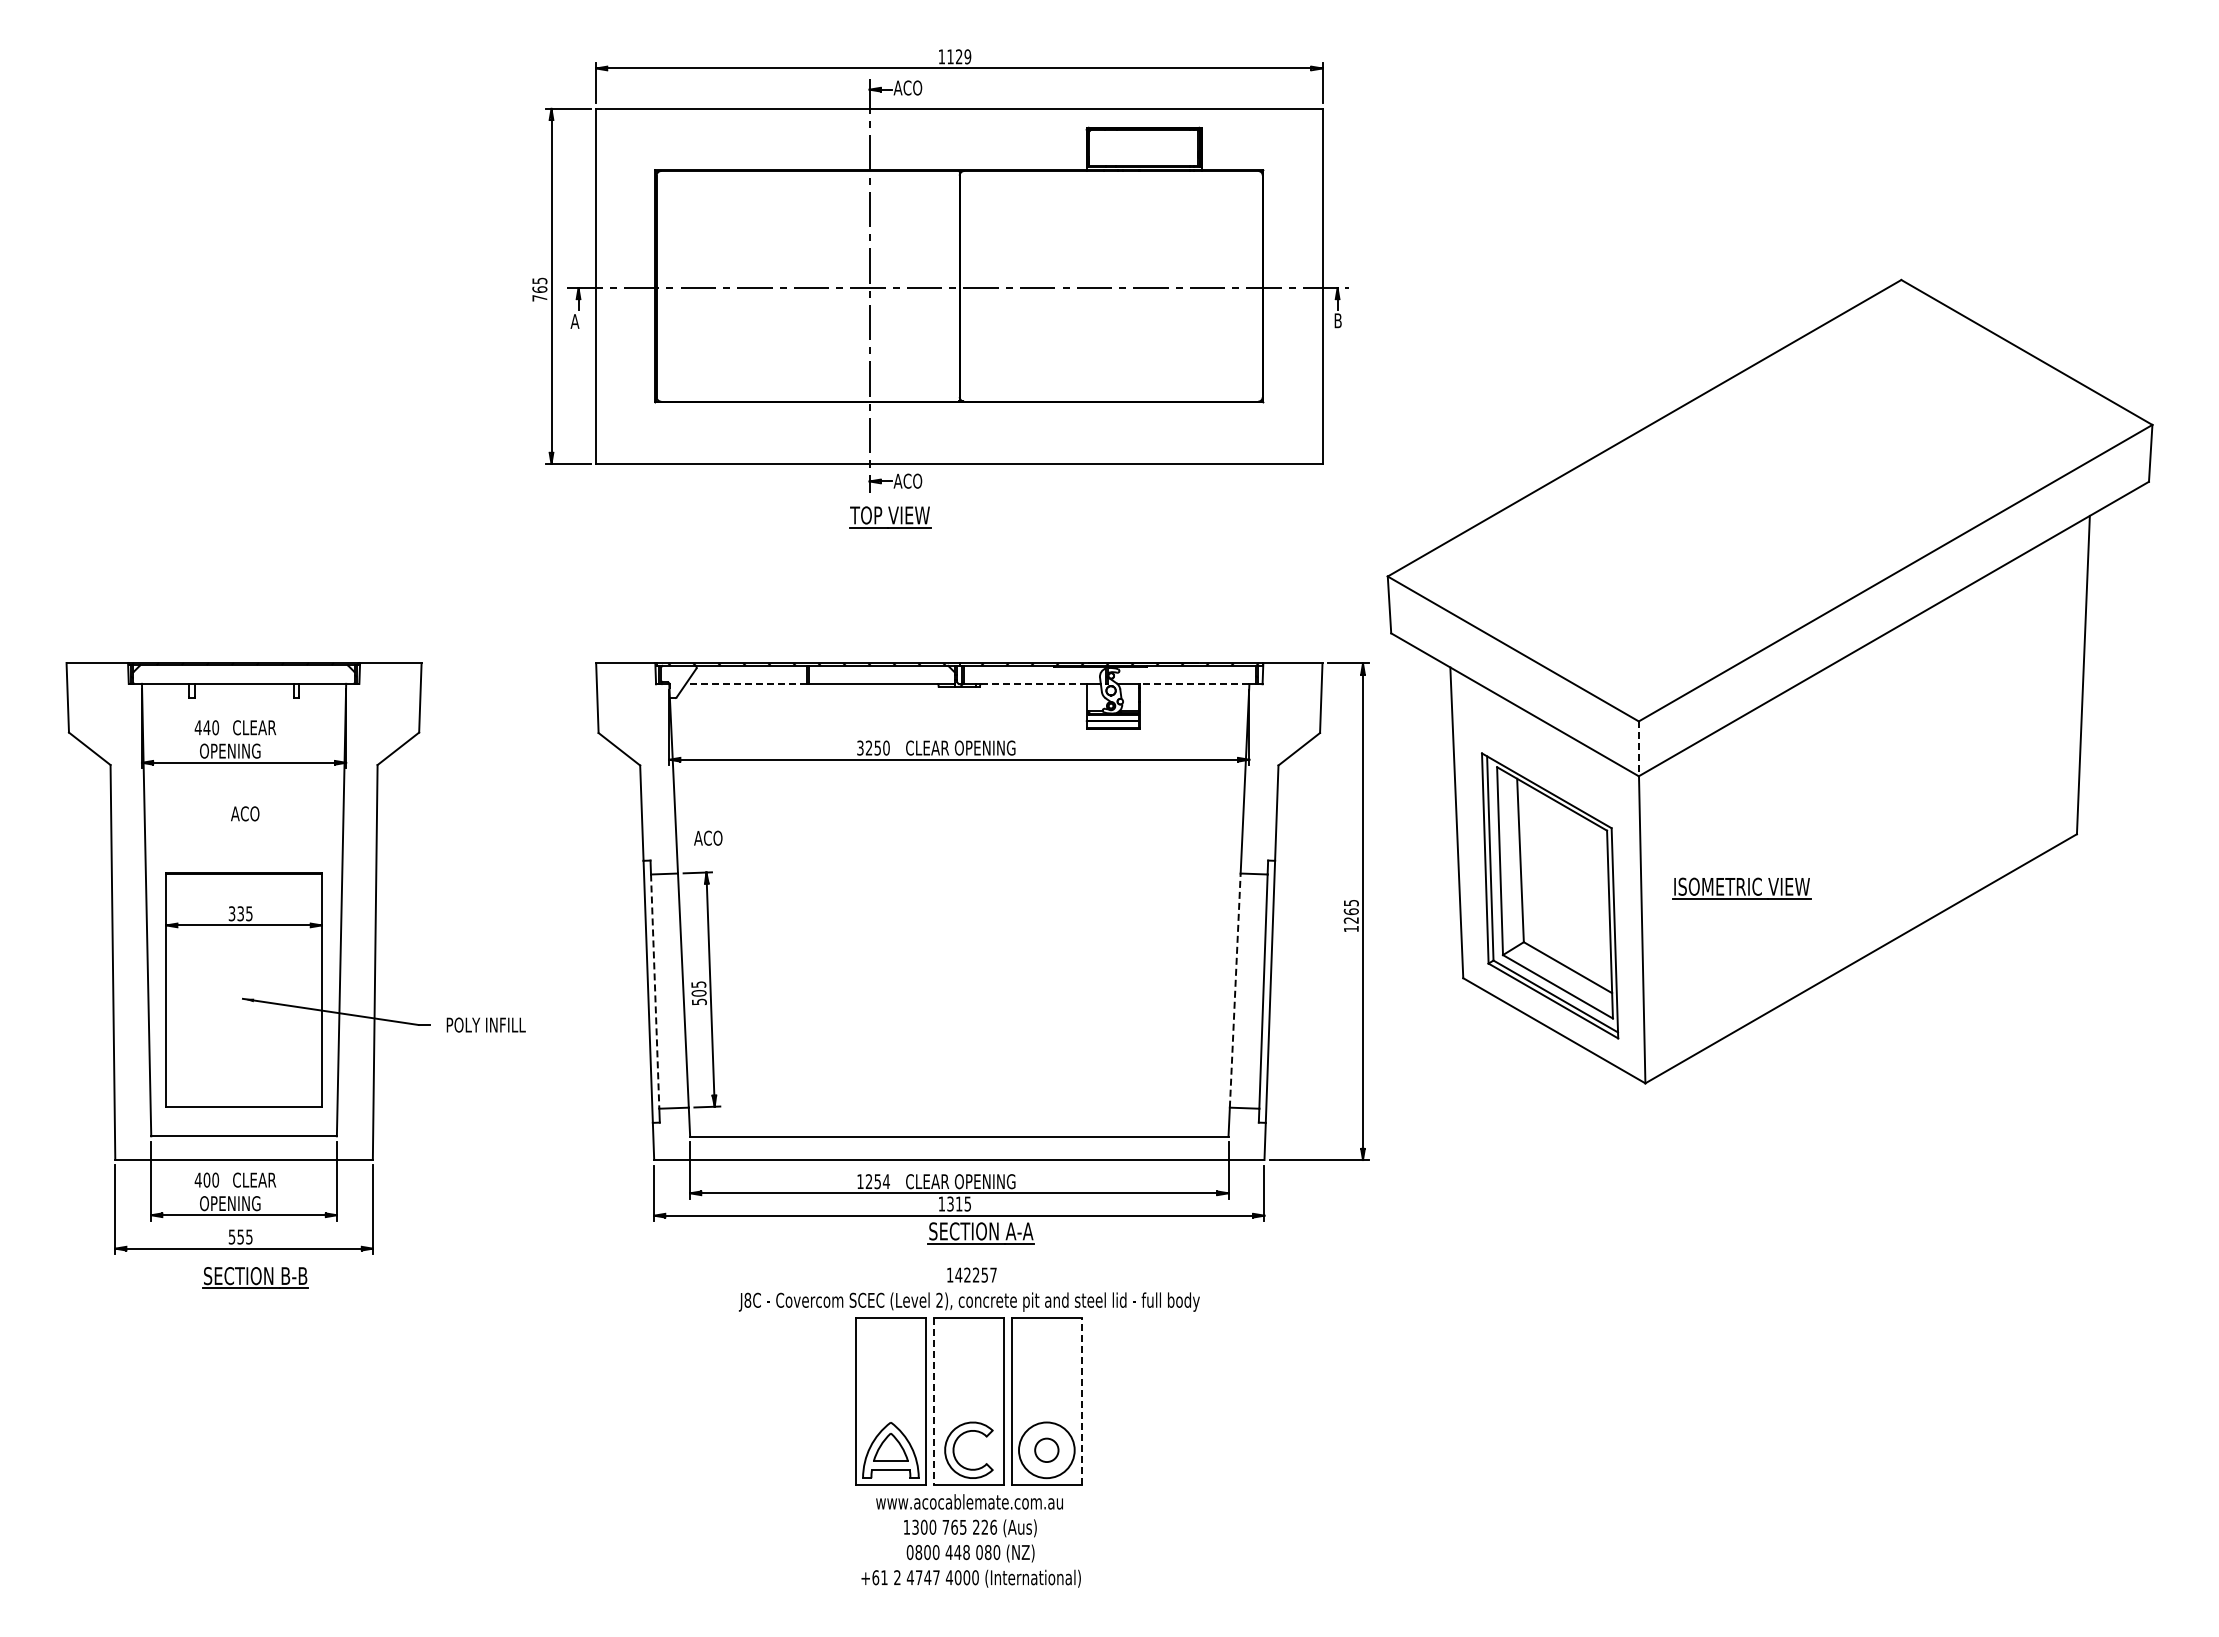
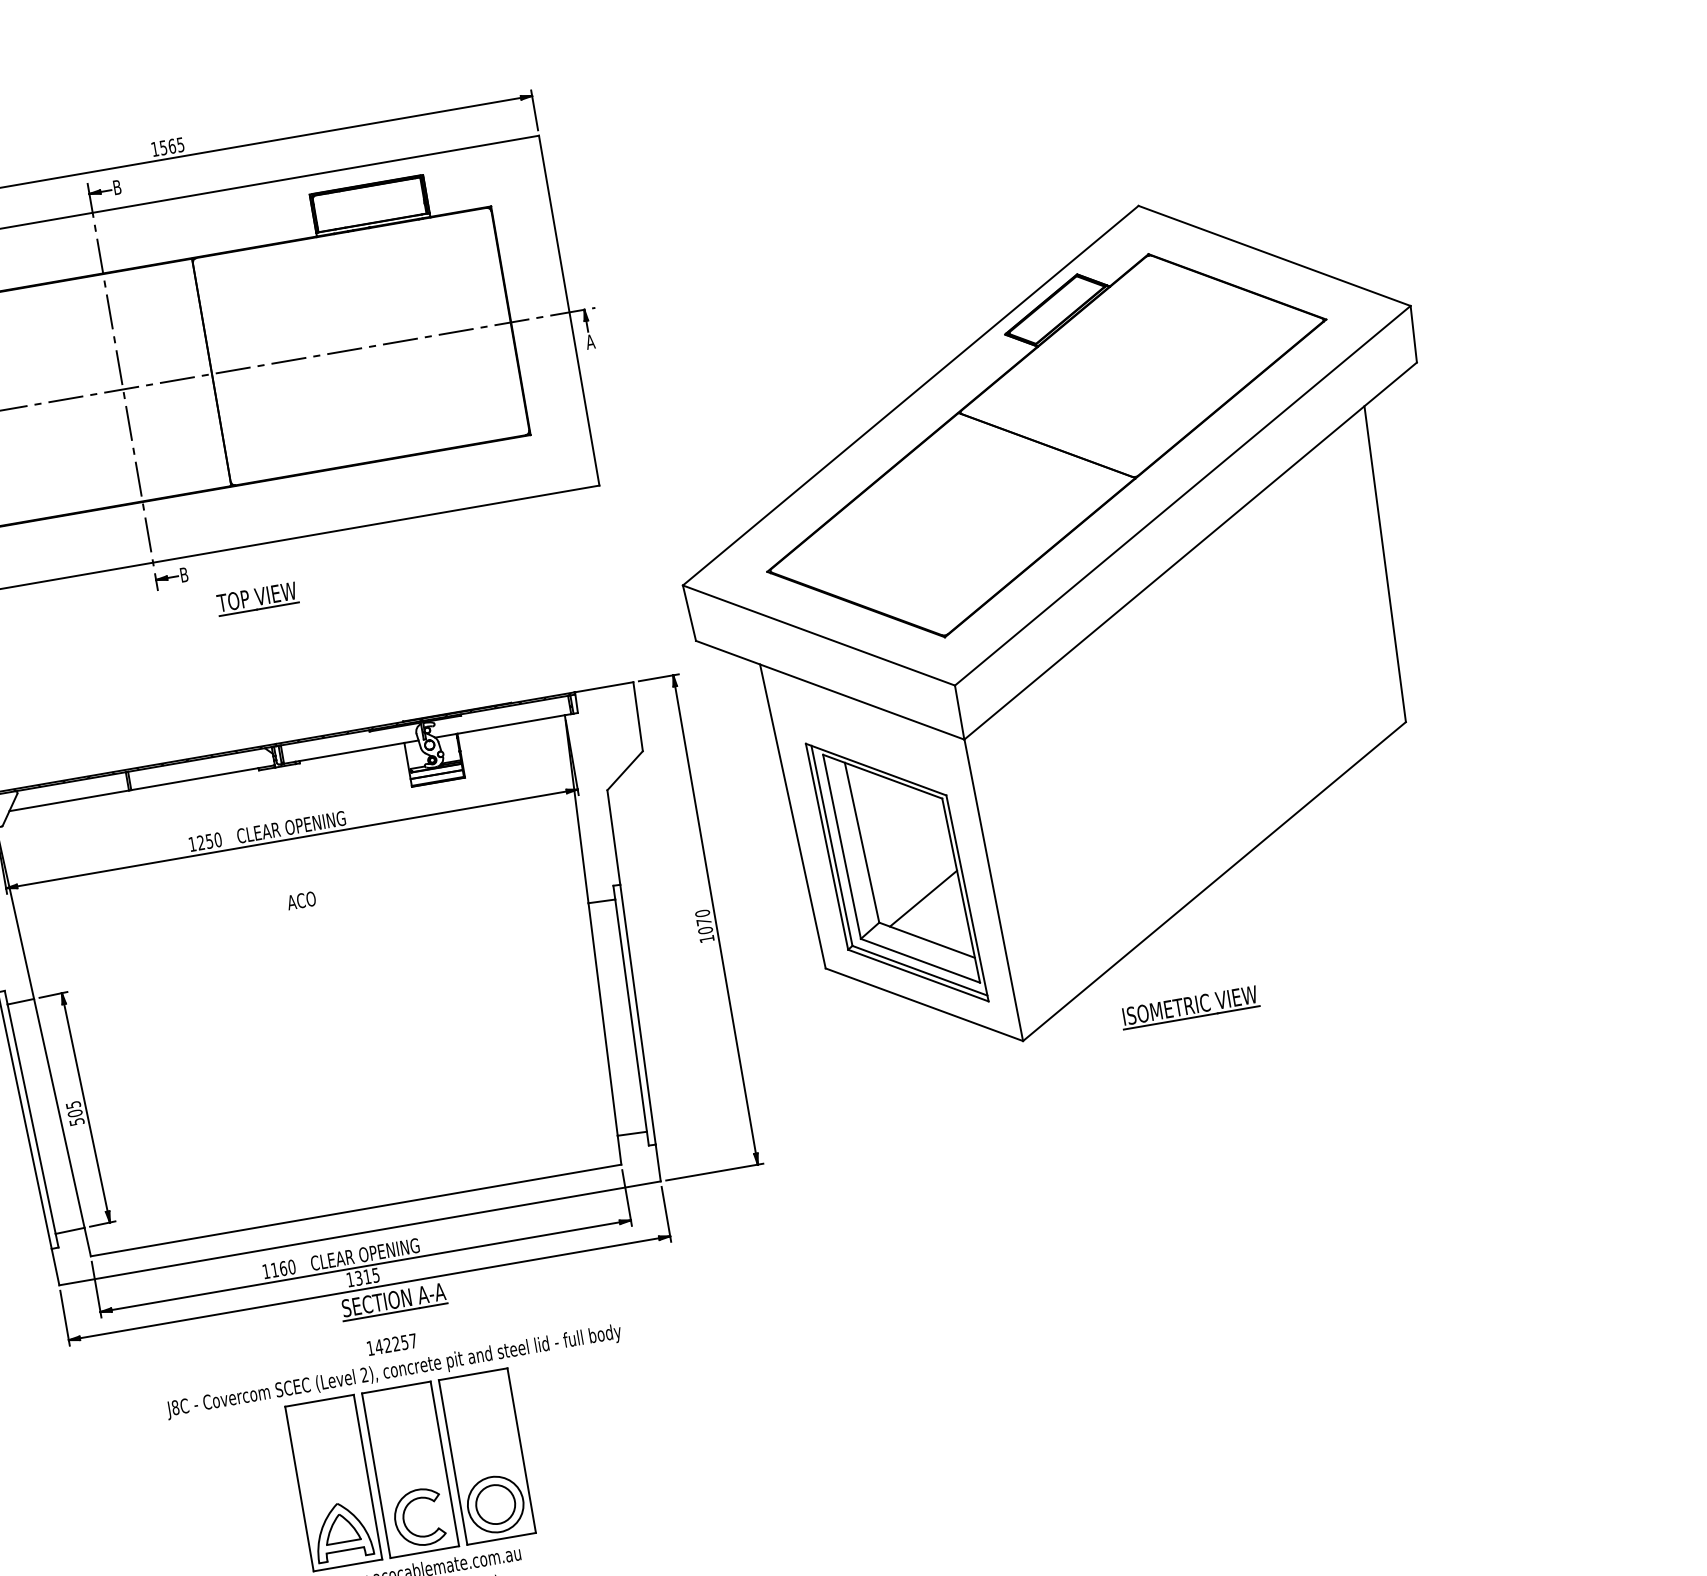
text: (959, 56) -> (172, 145), 1129 -> 1565
text: (907, 87) -> (126, 185), ACO -> B
text: (1337, 320) -> (589, 341), B -> A
text: (907, 480) -> (193, 572), ACO -> B
part: (1770, 500) -> (1047, 445), added
part: (890, 517) -> (257, 599), moved
line: (746, 684) -> (69, 801), dashed -> solid
line: (1032, 684) -> (351, 752), dashed -> solid
line: (1194, 684) -> (510, 724), dashed -> solid
text: (860, 747) -> (192, 843), 3250 -> 1250
line: (1638, 749) -> (959, 713), dashed -> solid
text: (708, 837) -> (301, 899), moved
part: (1741, 888) -> (1189, 1007), moved
text: (1350, 911) -> (703, 921), 1265 -> 1070
line: (1571, 925) -> (923, 898), added
line: (1235, 990) -> (603, 1019), dashed -> solid
line: (655, 992) -> (32, 1120), dashed -> solid
text: (877, 1181) -> (283, 1268), 1254 -> 1160
line: (934, 1401) -> (376, 1475), dashed -> solid
line: (1081, 1401) -> (521, 1450), dashed -> solid
circle: (1046, 1449) -> (495, 1503), size x1.67

